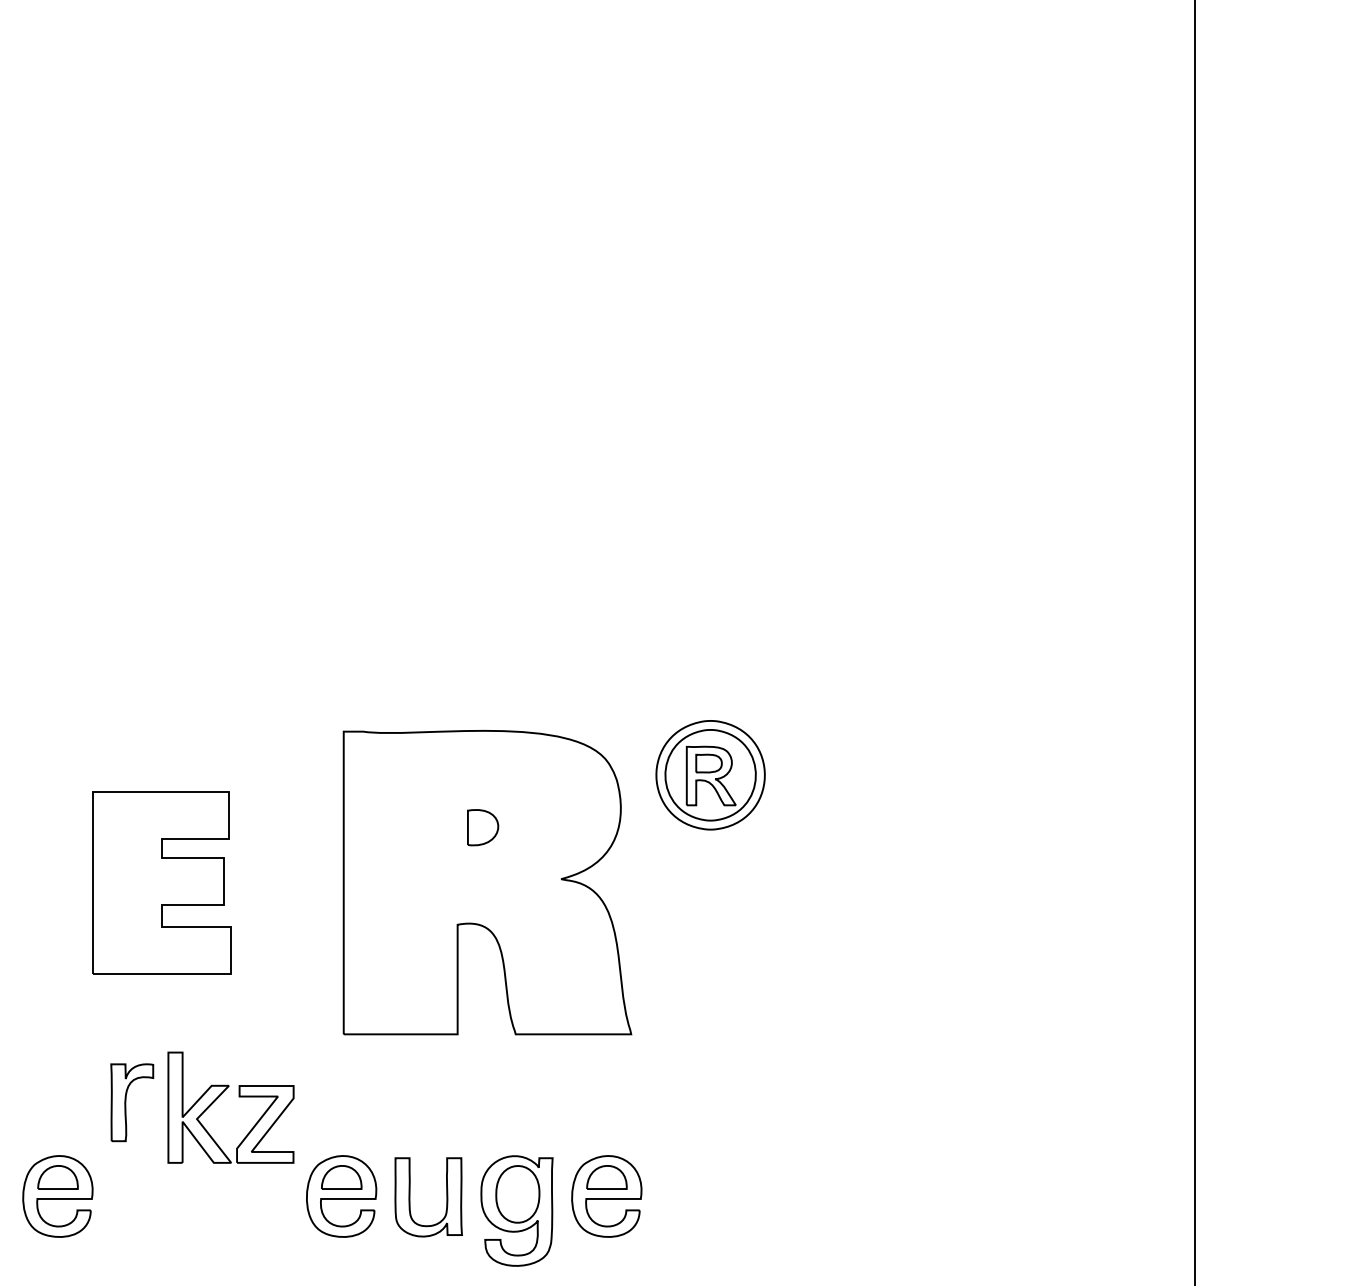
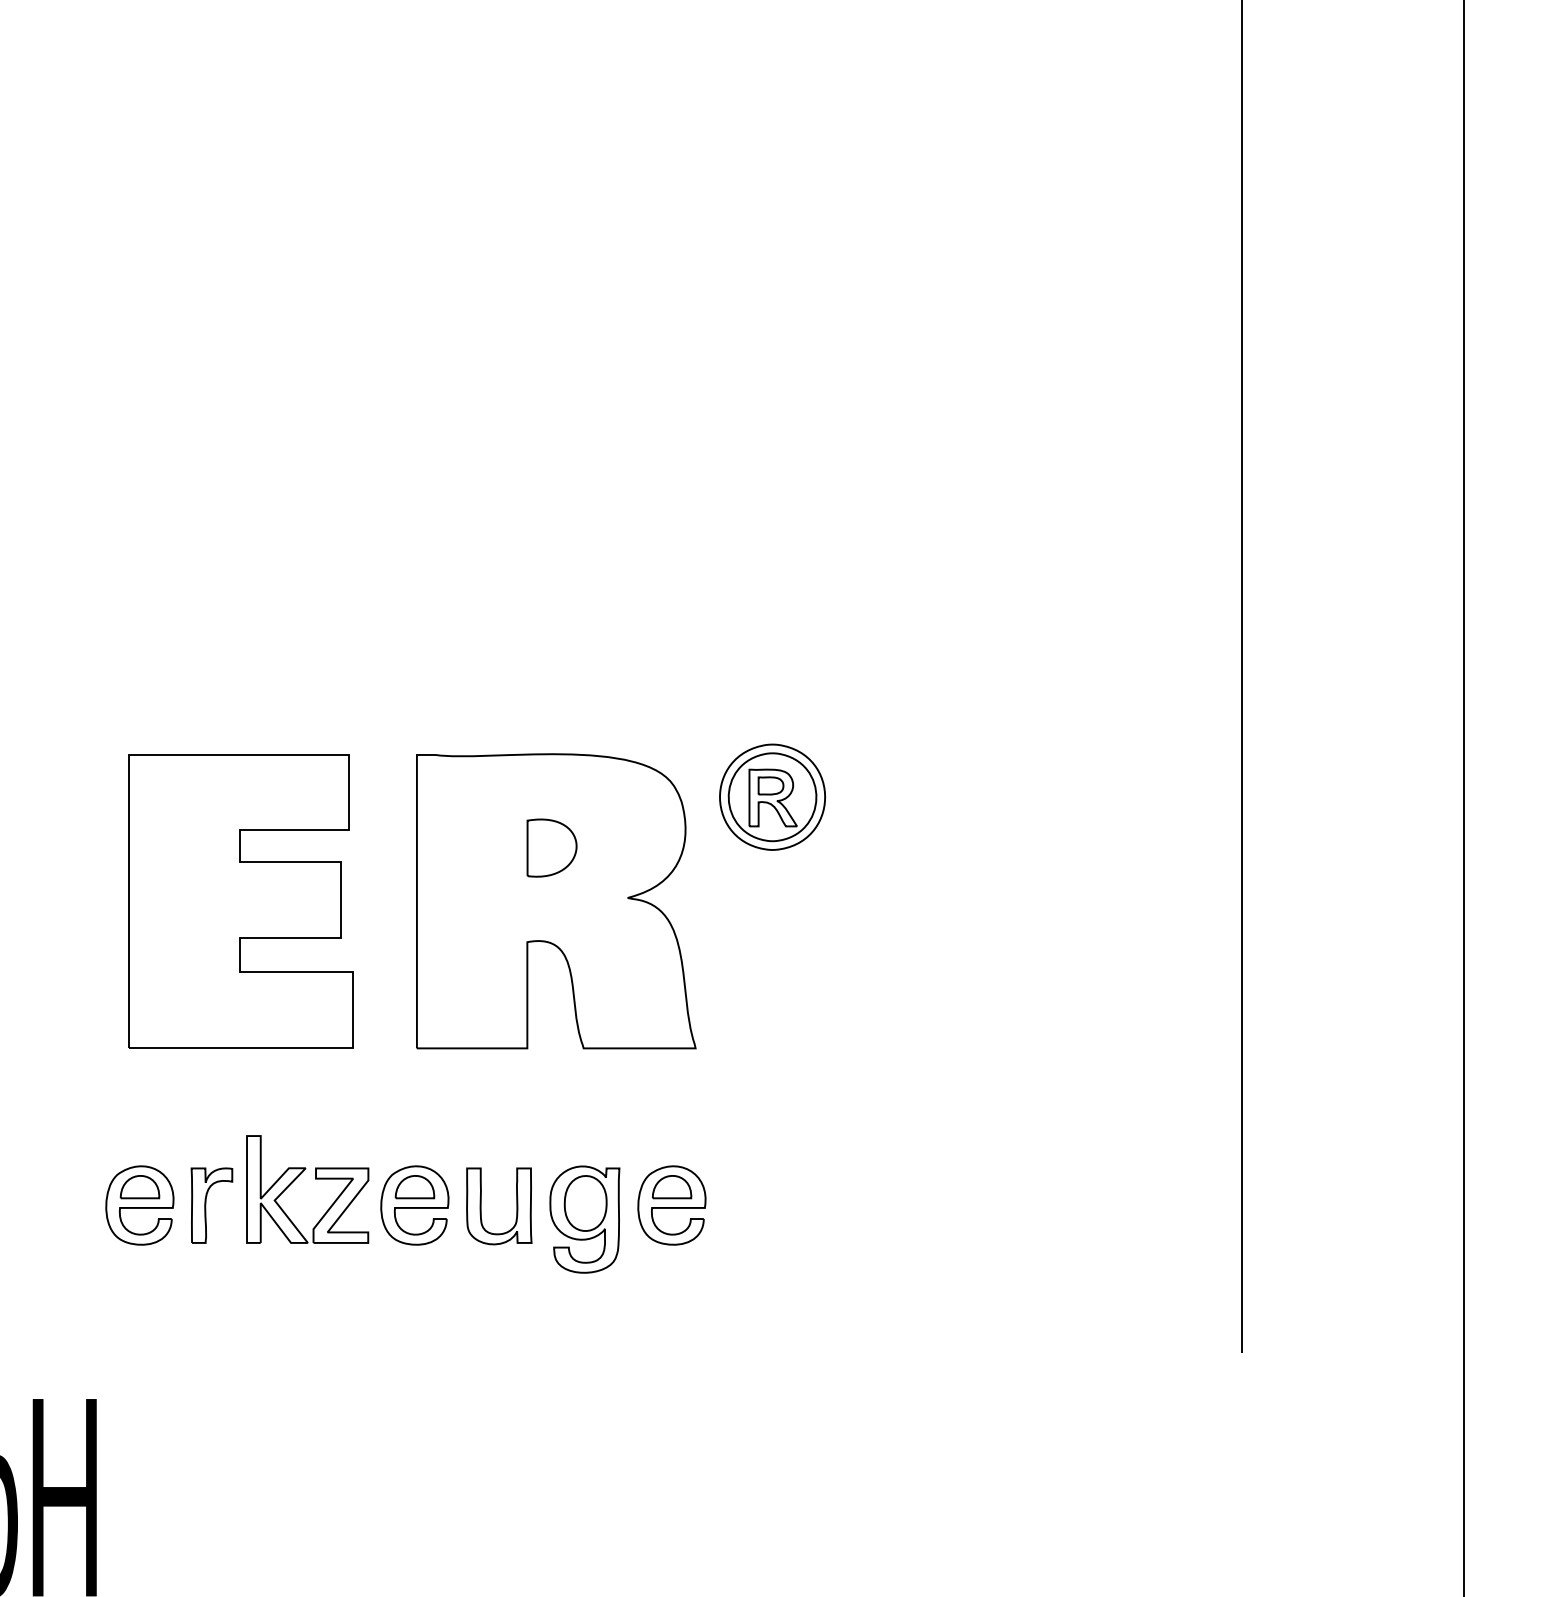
part: (482, 827) -> (551, 847), size x1.67
part: (161, 882) -> (240, 901), size x1.67
part: (239, 1097) -> (315, 1179), moved
part: (131, 1102) -> (211, 1205), moved

